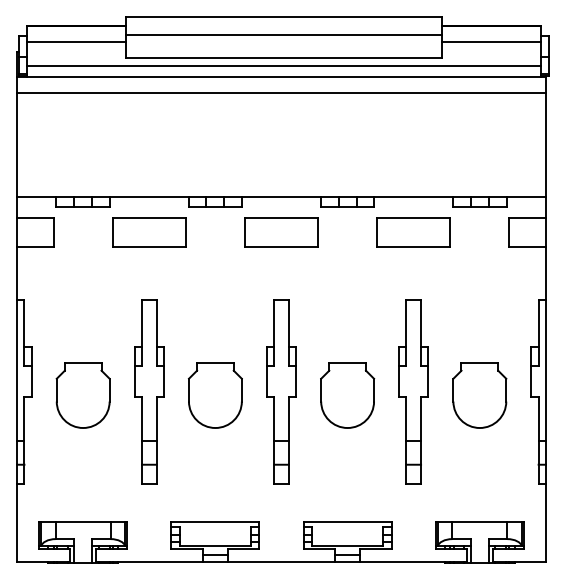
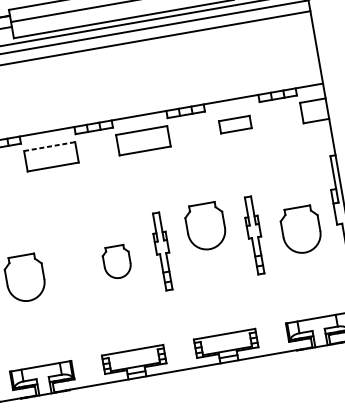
line: (149, 217) -> (49, 146), solid -> dashed
part: (413, 232) -> (235, 124), size x0.6
part: (149, 391) -> (70, 267), removed
part: (281, 391) -> (162, 251), size x0.6
part: (413, 391) -> (254, 235), size x0.6
part: (214, 395) -> (116, 262), size x0.7
part: (347, 395) -> (205, 226), moved

